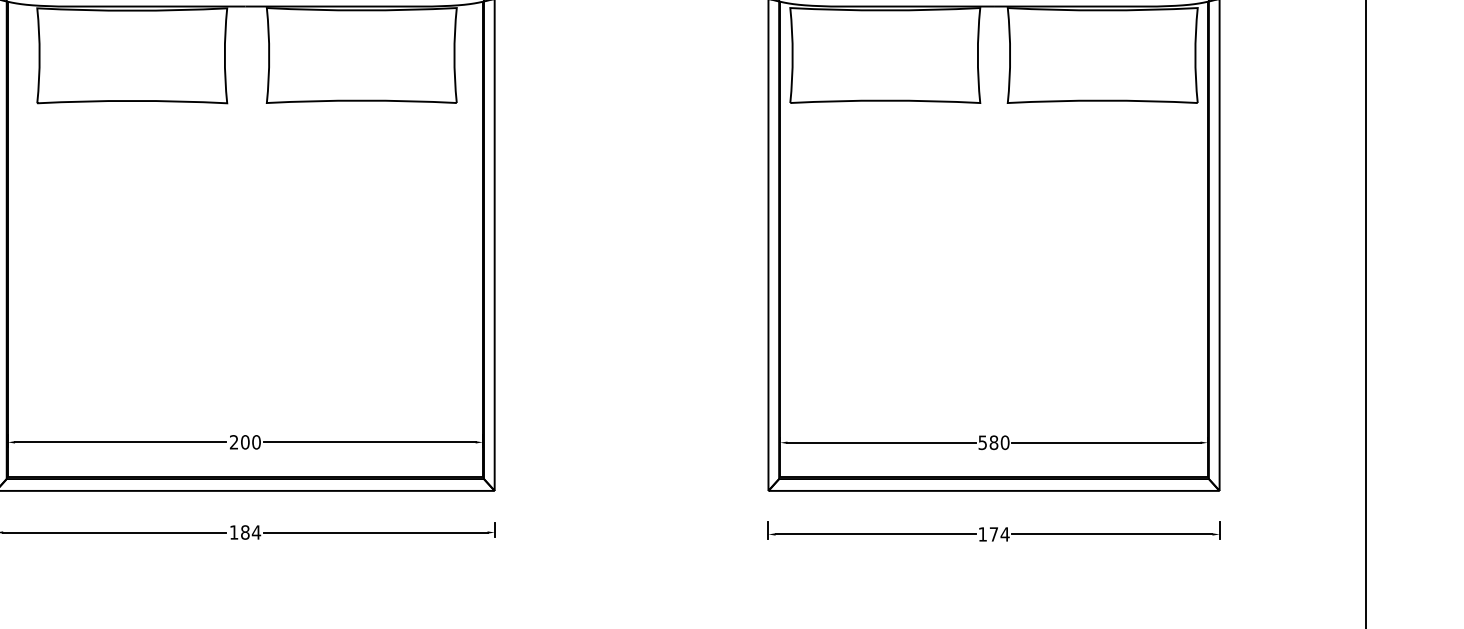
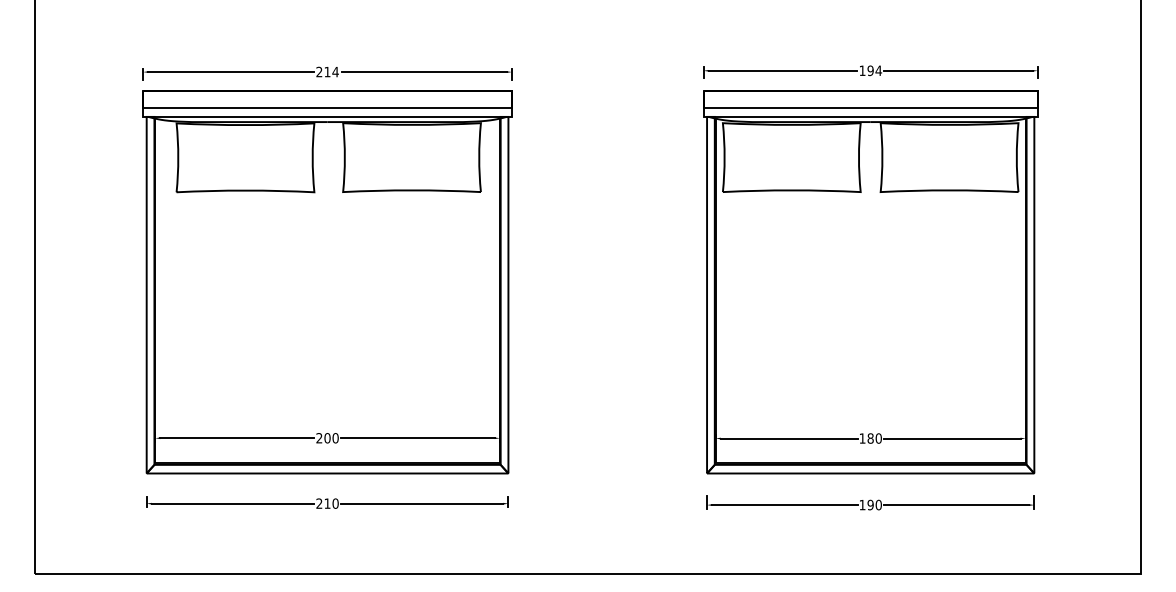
text: (982, 442) -> (862, 438), 580 -> 180
text: (245, 532) -> (327, 503), 184 -> 210
text: (999, 533) -> (874, 504), 174 -> 190

